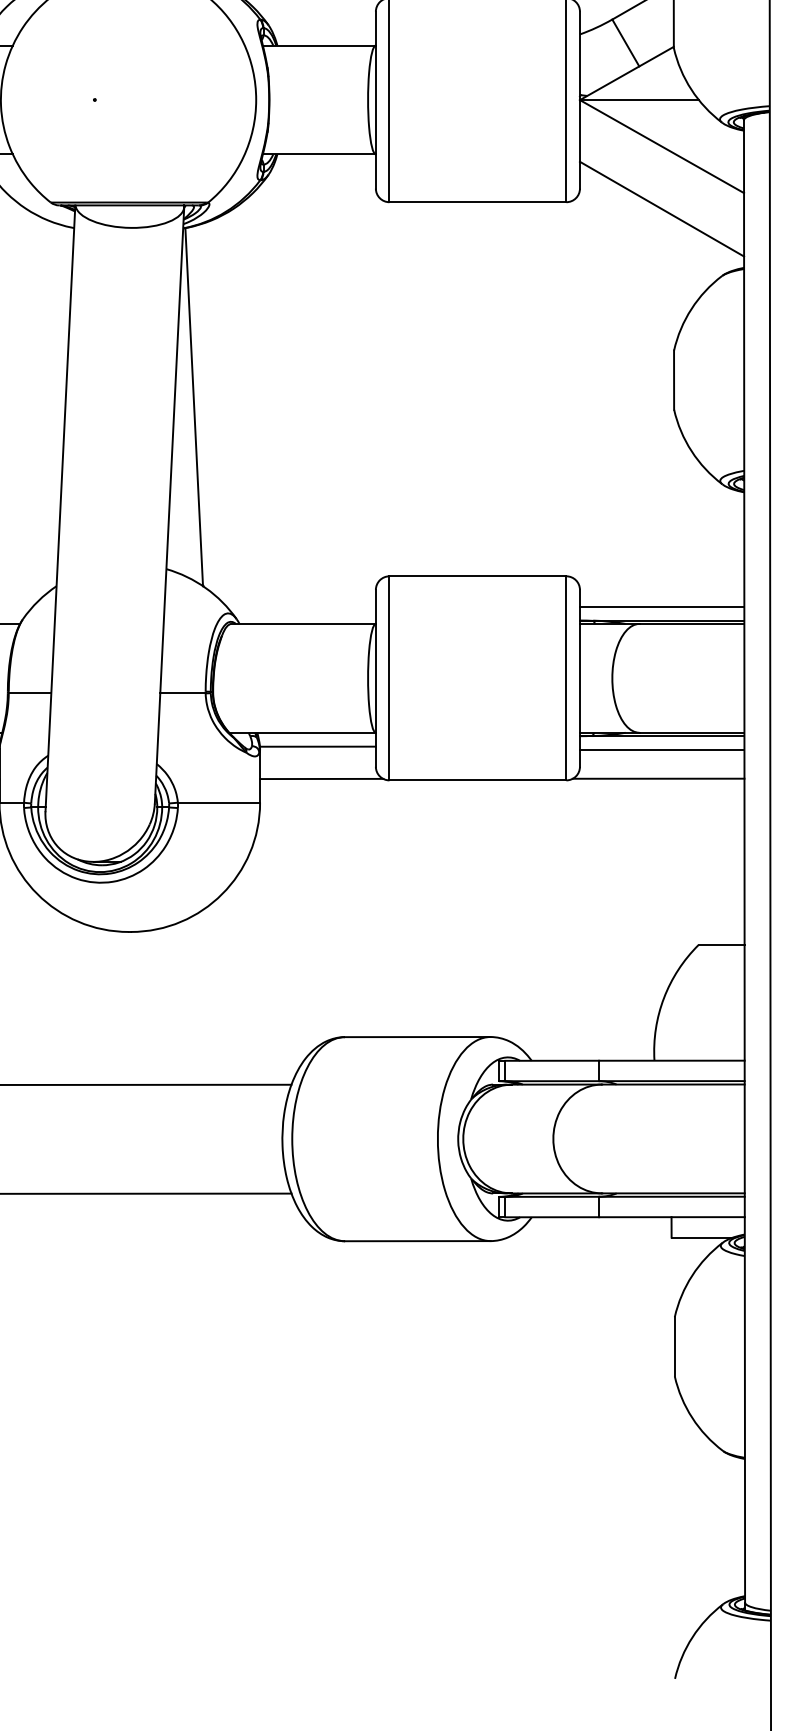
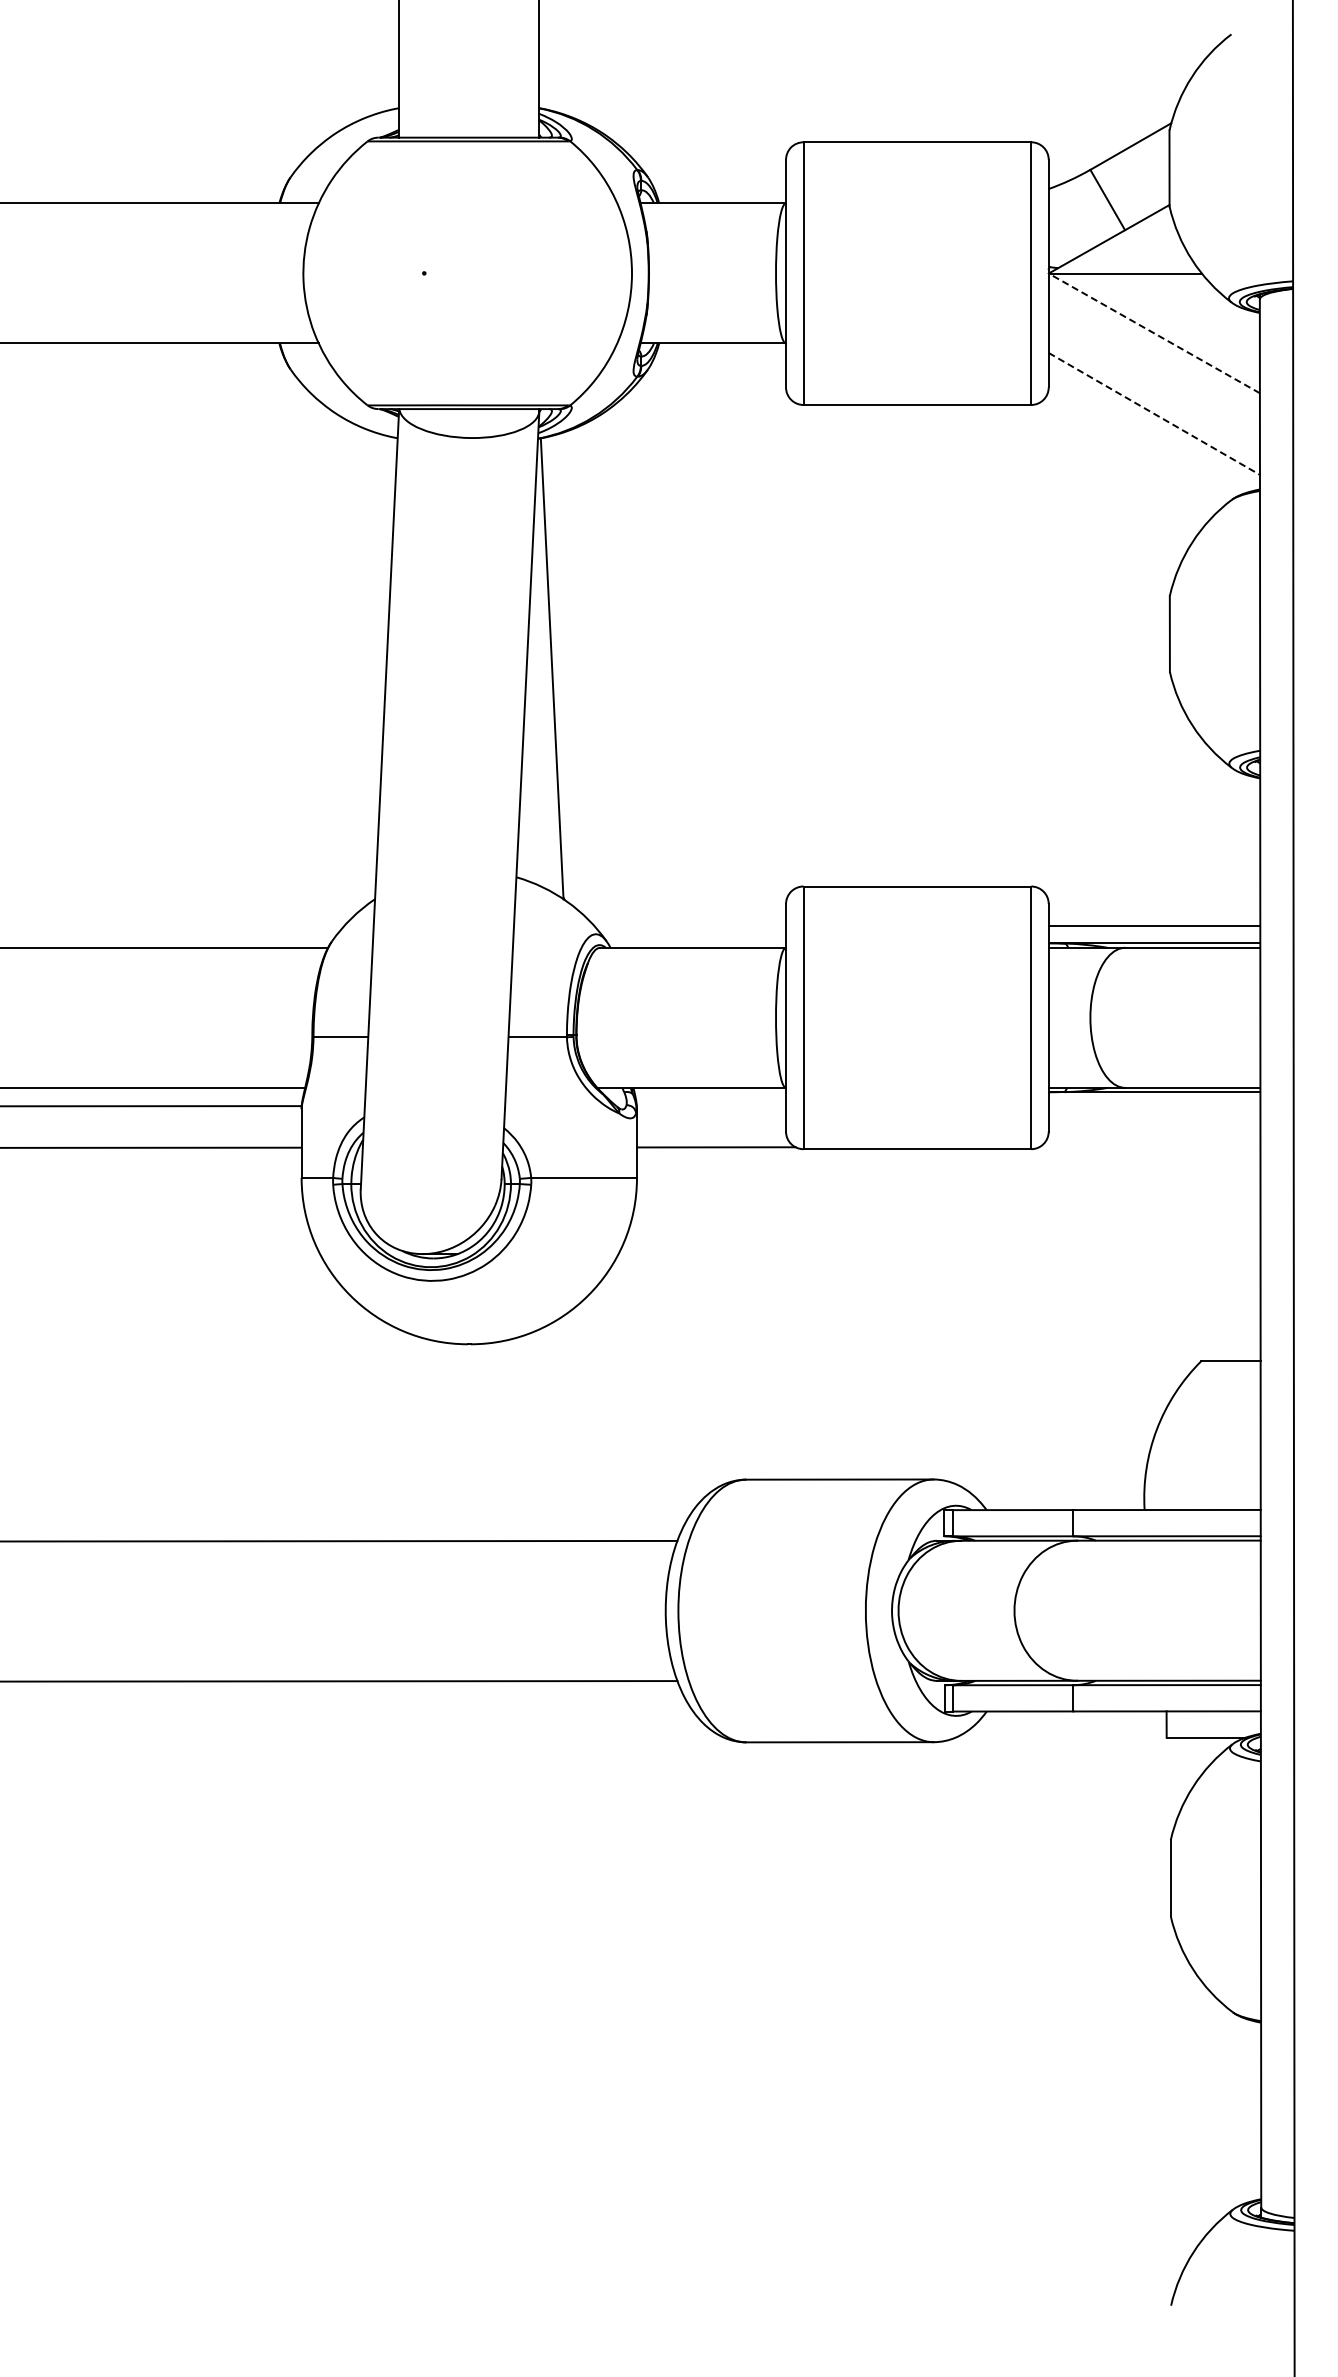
line: (661, 146) -> (1153, 333), solid -> dashed
line: (662, 208) -> (1154, 413), solid -> dashed
line: (317, 746) -> (711, 1105), removed
line: (662, 749) -> (1154, 1109), removed
line: (658, 779) -> (1149, 1147), removed

